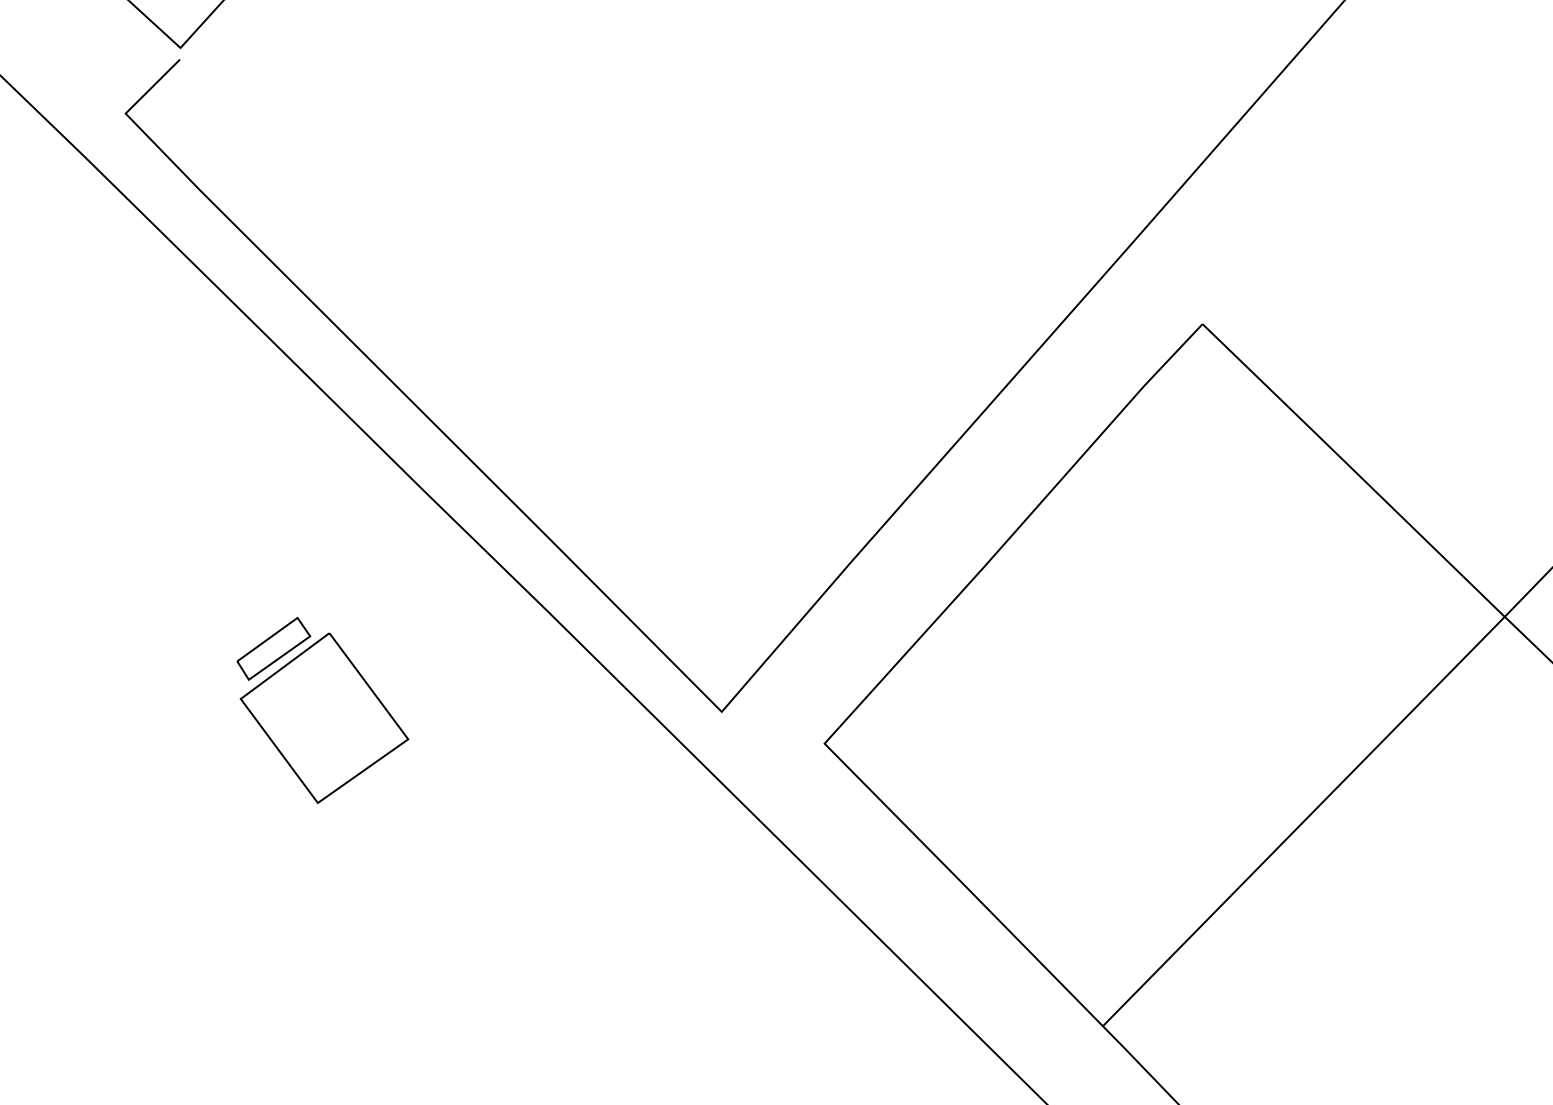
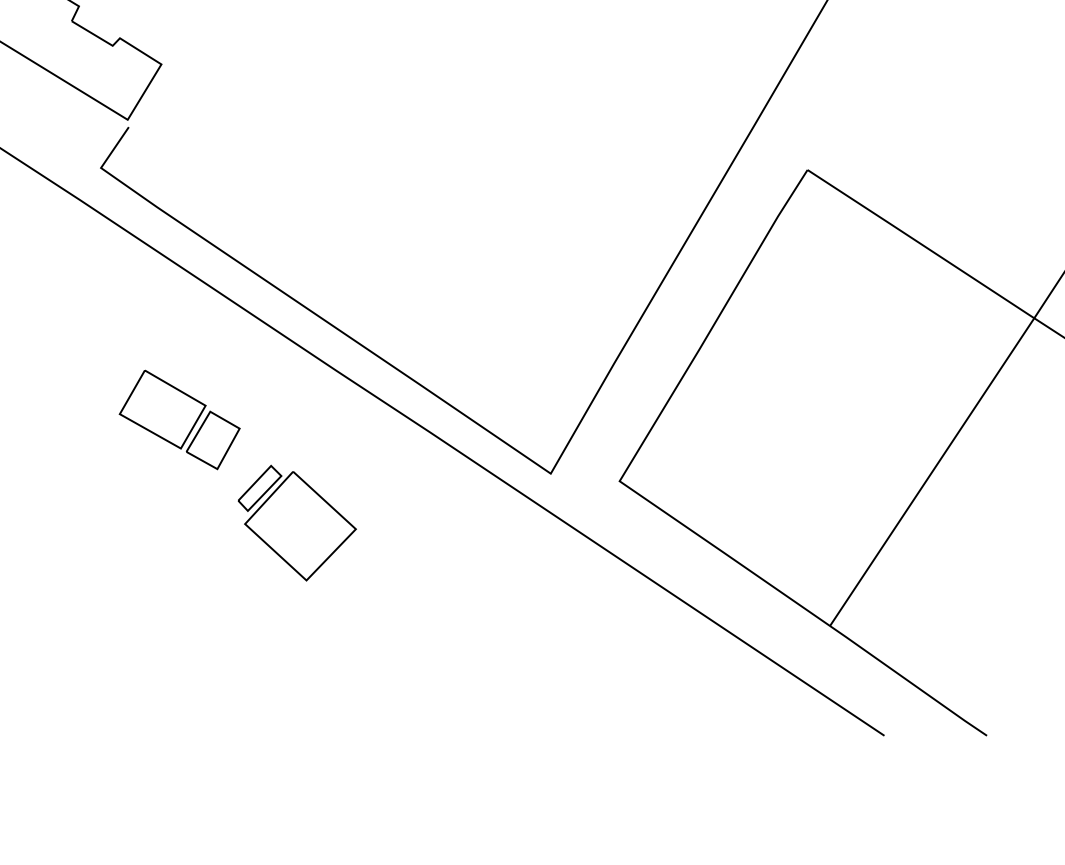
part: (171, 520) -> (179, 419), added

